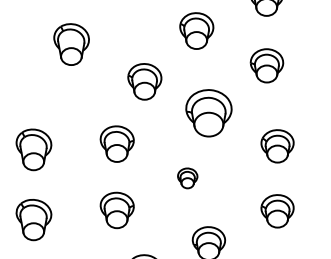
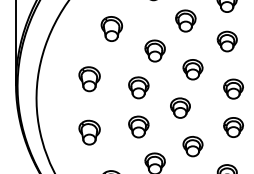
part: (208, 113) -> (192, 69), size x0.71
part: (33, 150) -> (89, 79), moved
part: (187, 177) -> (180, 107), size x1.67

